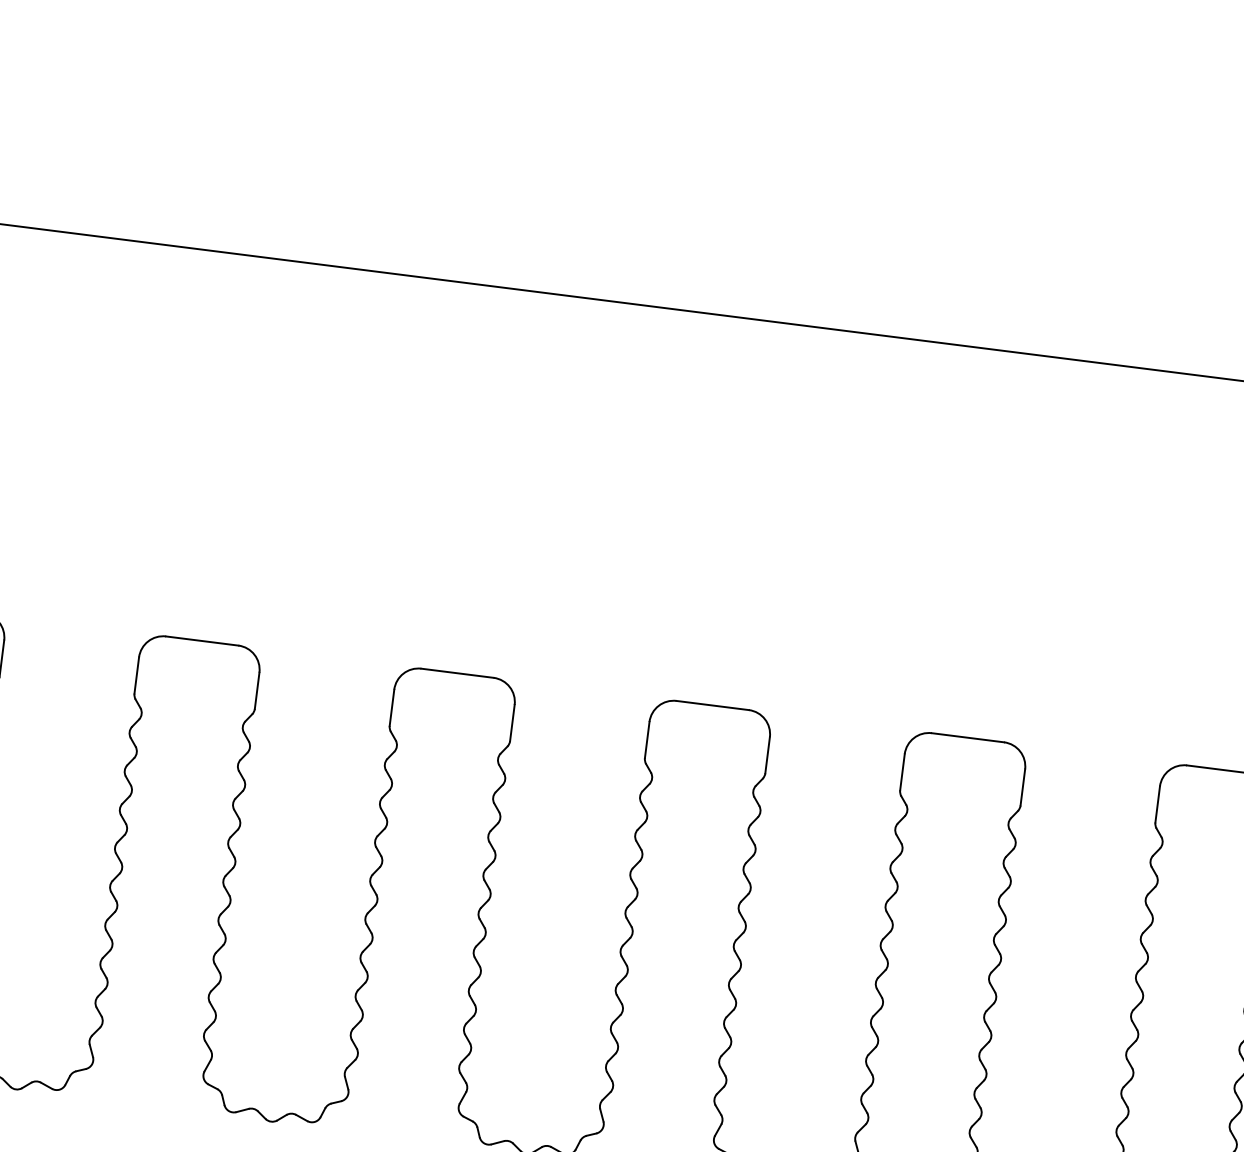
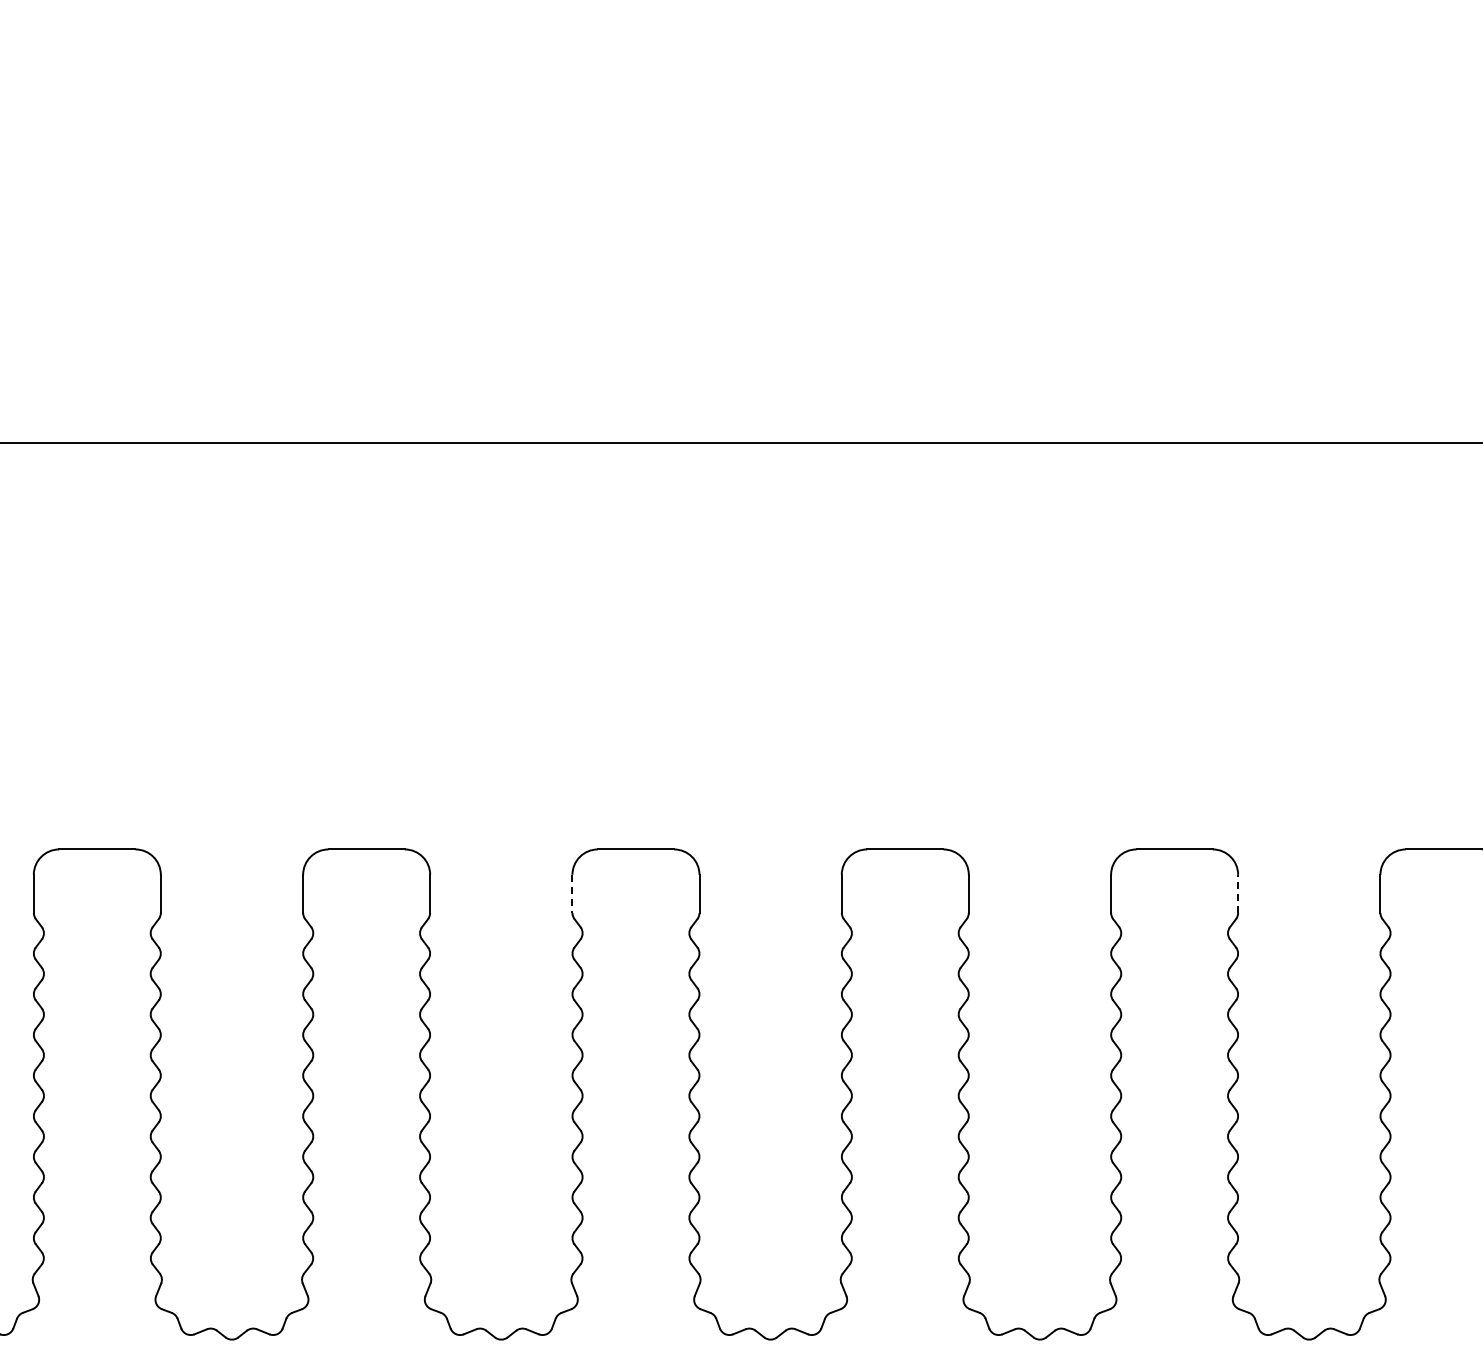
line: (391, 708) -> (572, 894), solid -> dashed
line: (1023, 787) -> (1238, 893), solid -> dashed

